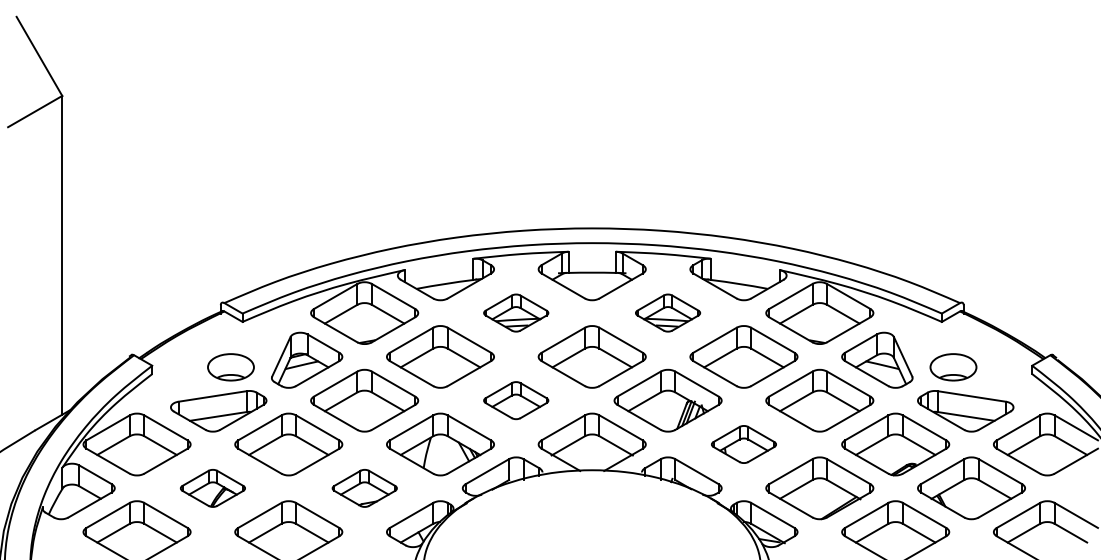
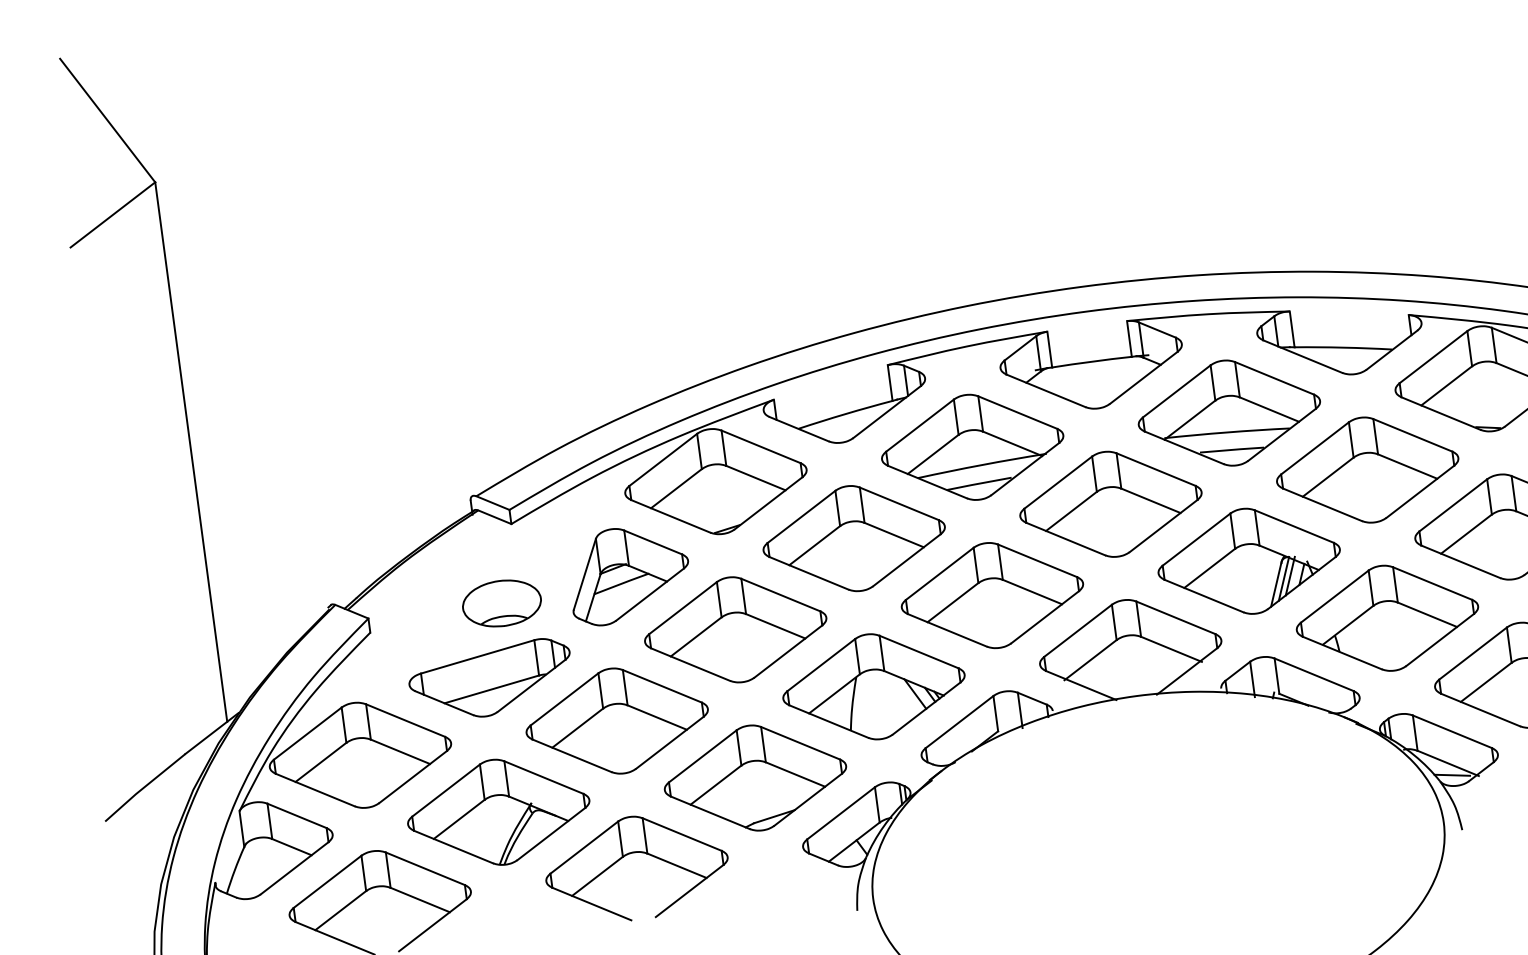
part: (515, 312) -> (971, 446), size x1.67
part: (667, 312) -> (1228, 412), size x1.67
part: (515, 400) -> (990, 595), size x1.67
part: (743, 444) -> (1386, 618), size x1.67
part: (212, 488) -> (498, 812), size x1.67
part: (364, 488) -> (755, 778), size x1.67

